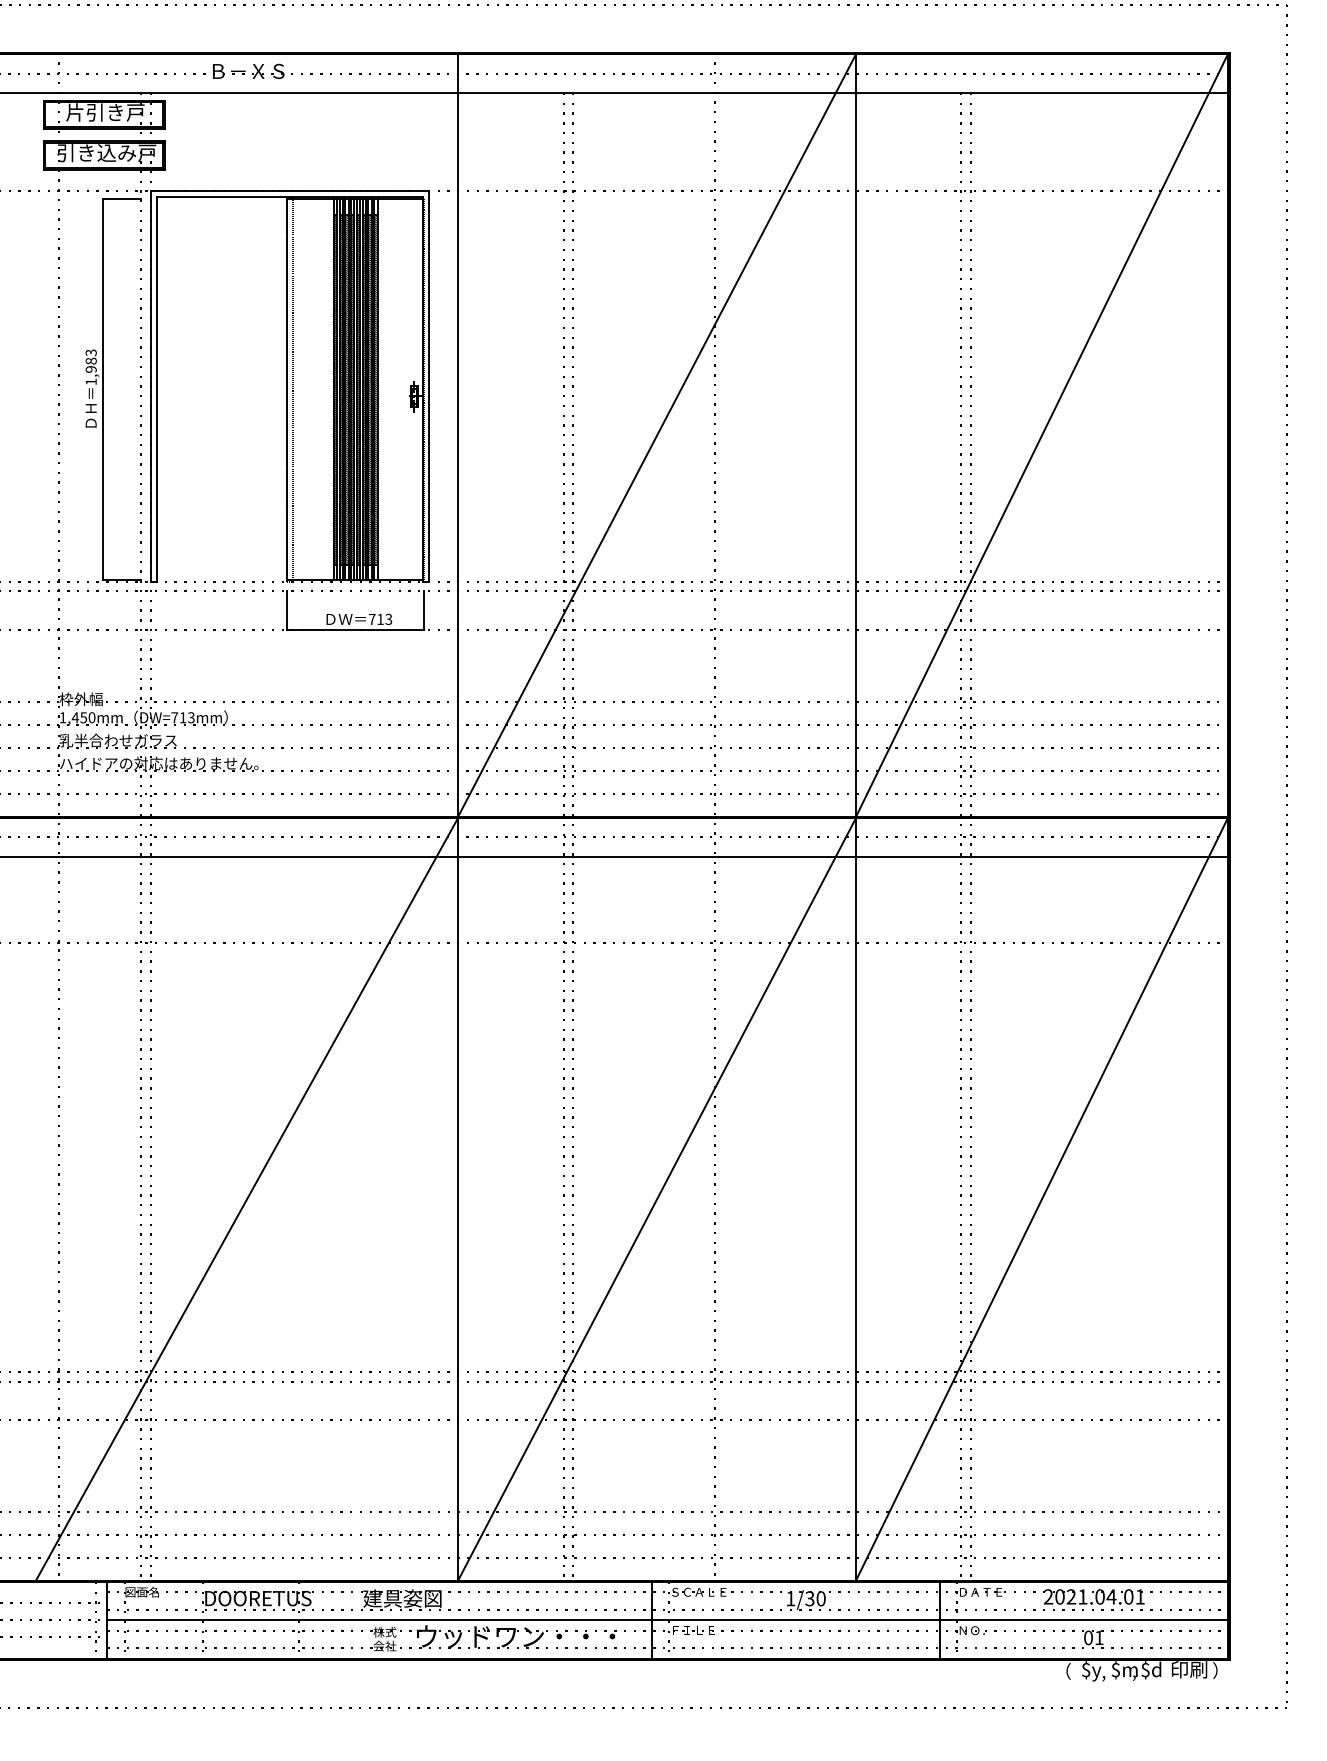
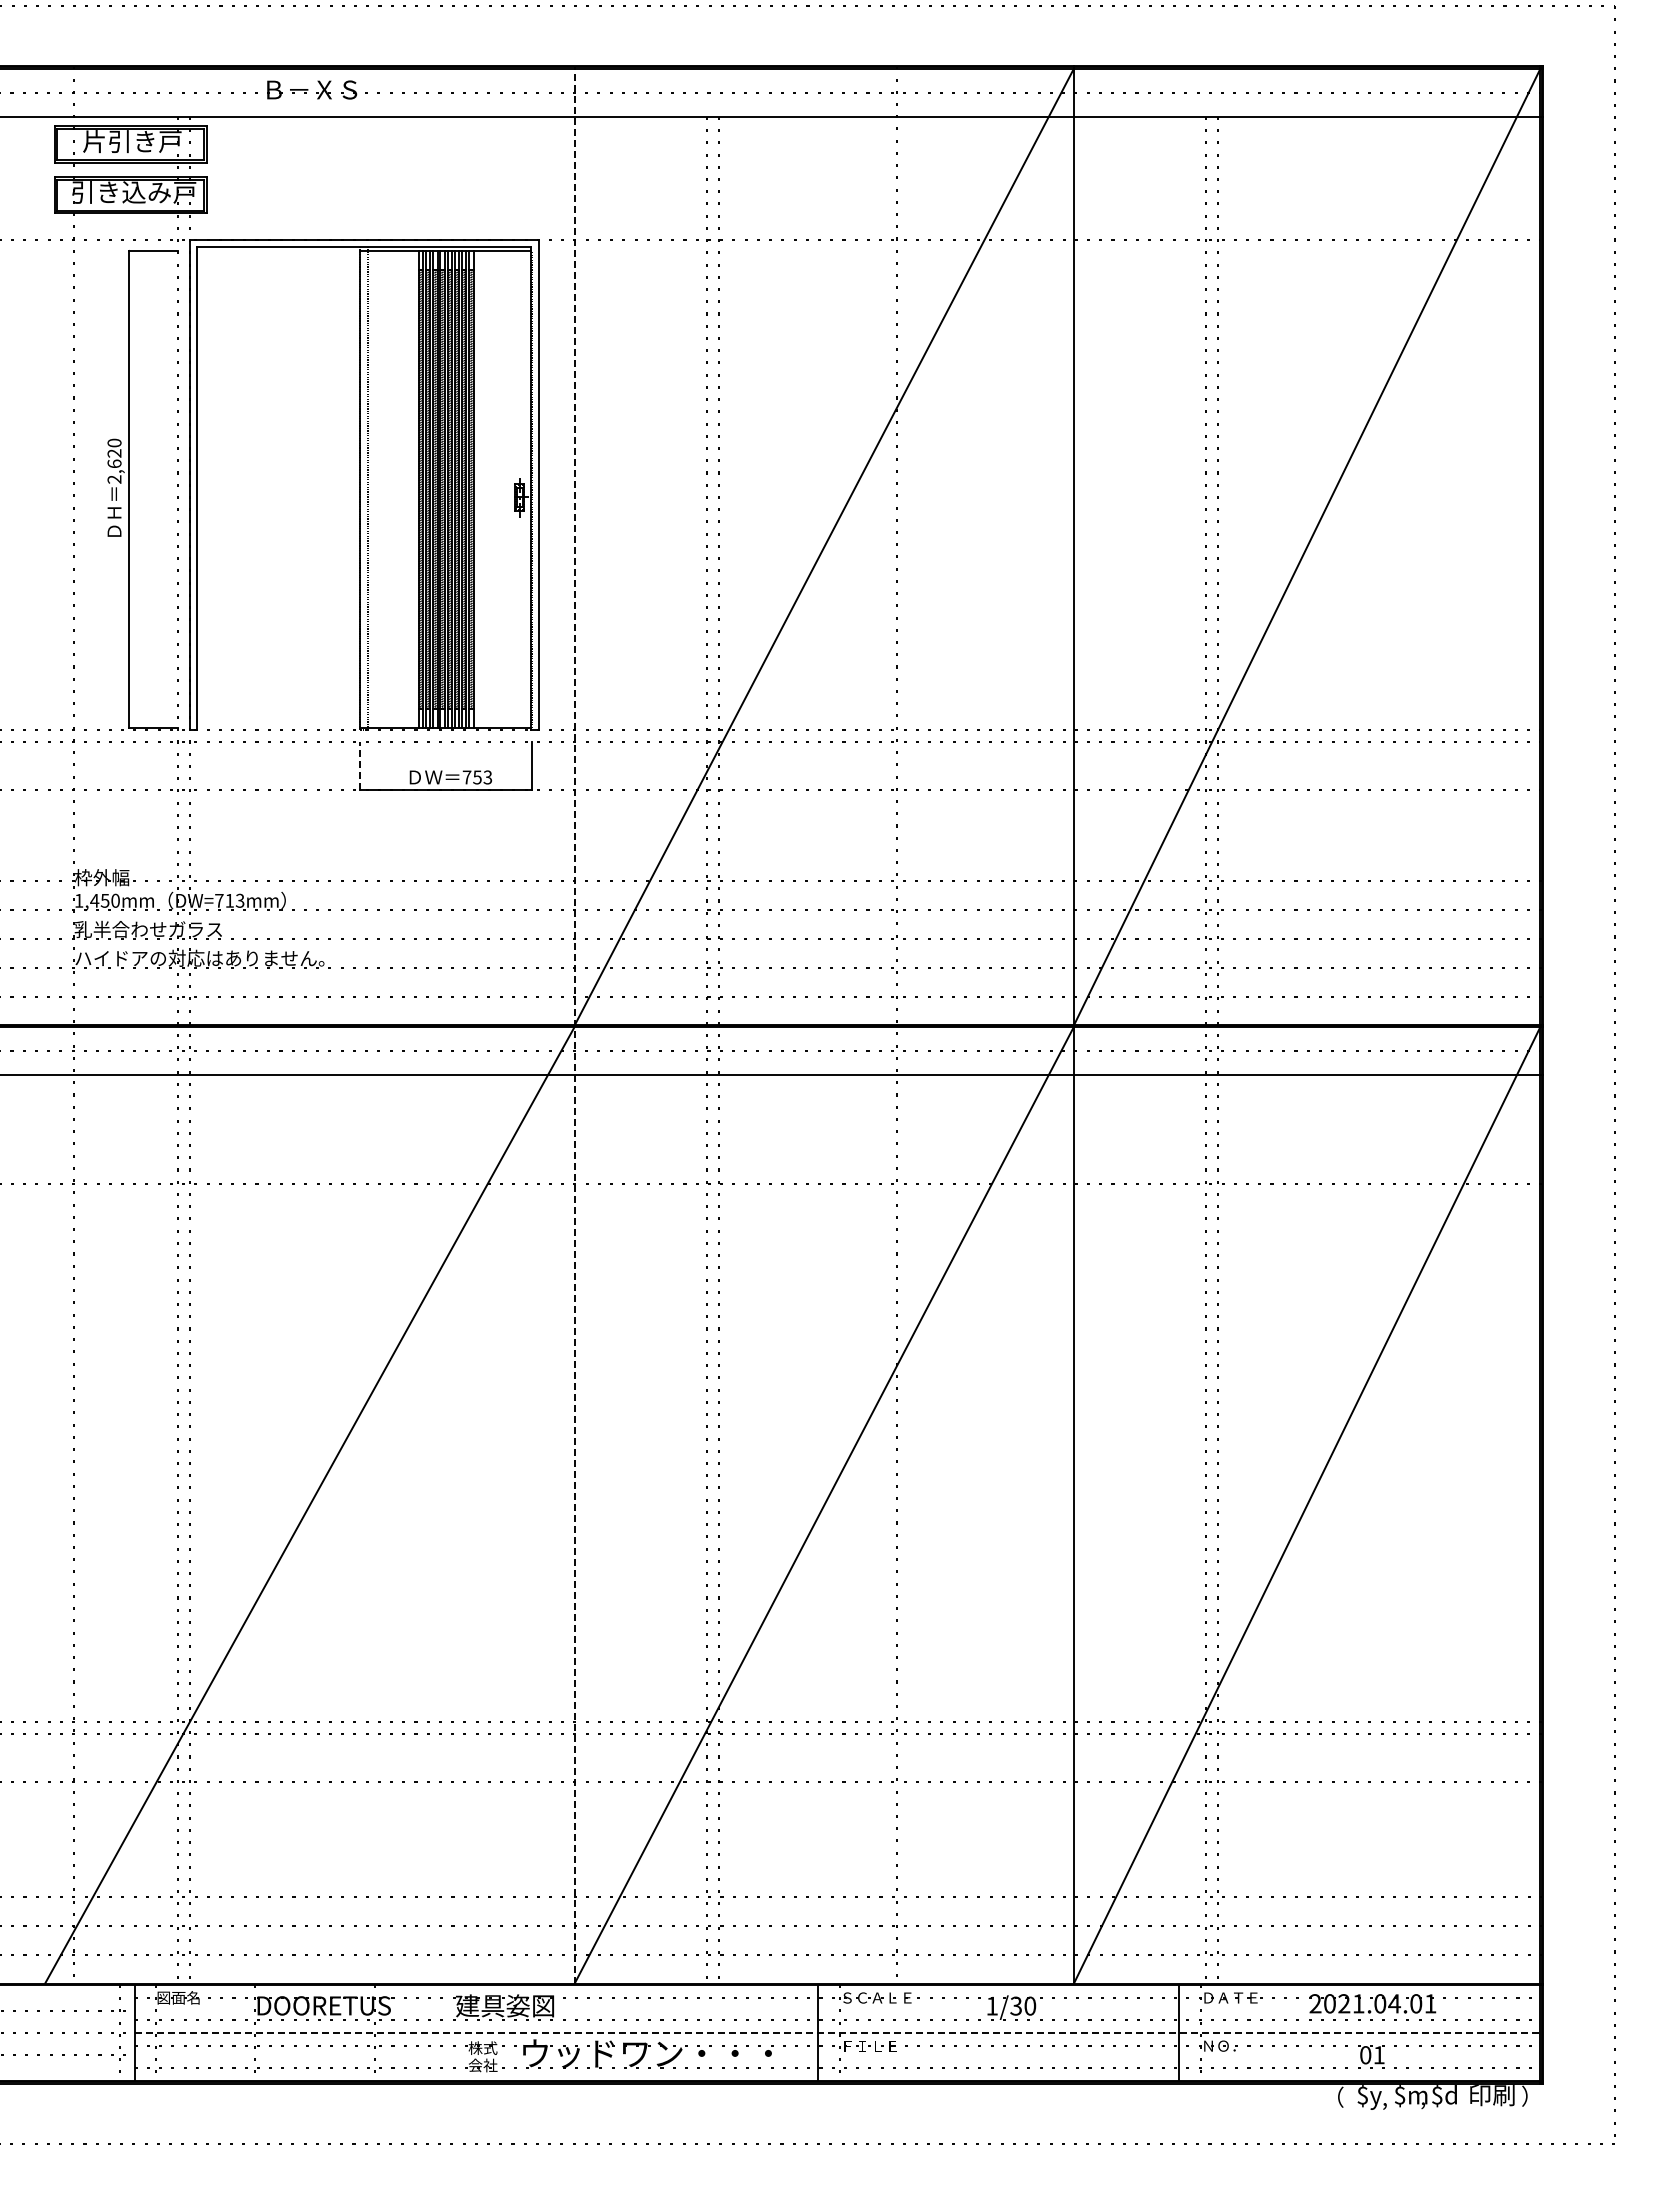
text: (91, 366) -> (114, 460), 1,983 -> 2,620
line: (287, 609) -> (360, 765), solid -> dashed
text: (380, 619) -> (477, 777), 713 -> 753
line: (457, 816) -> (574, 1024), solid -> dashed
line: (667, 1619) -> (837, 2032), solid -> dashed

